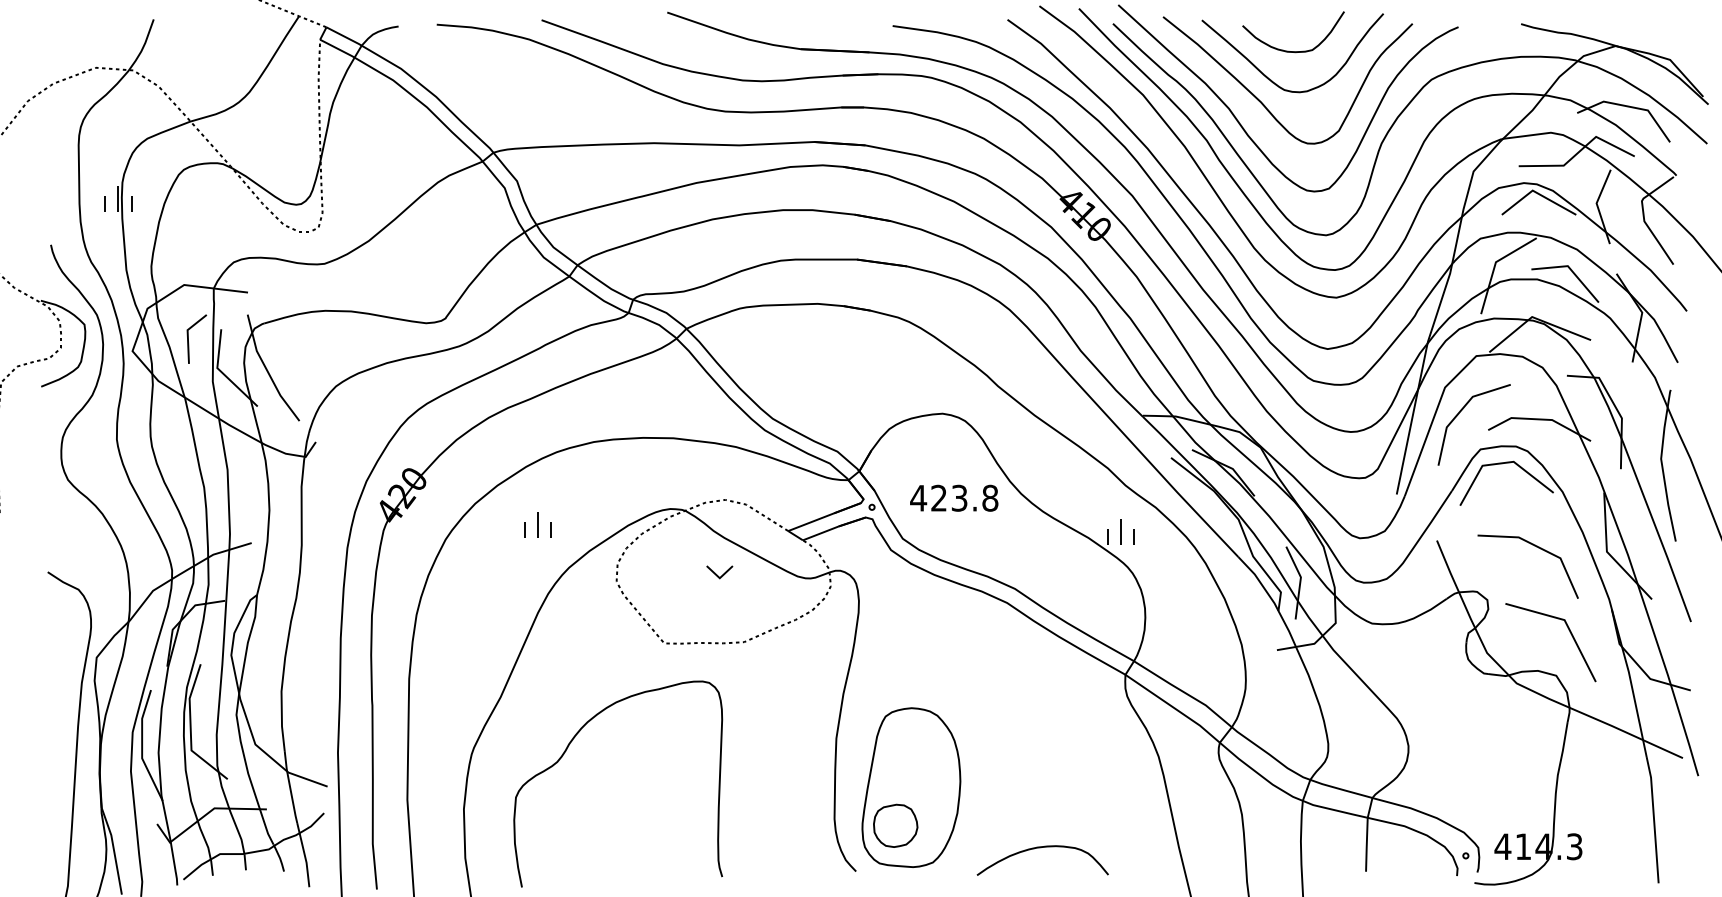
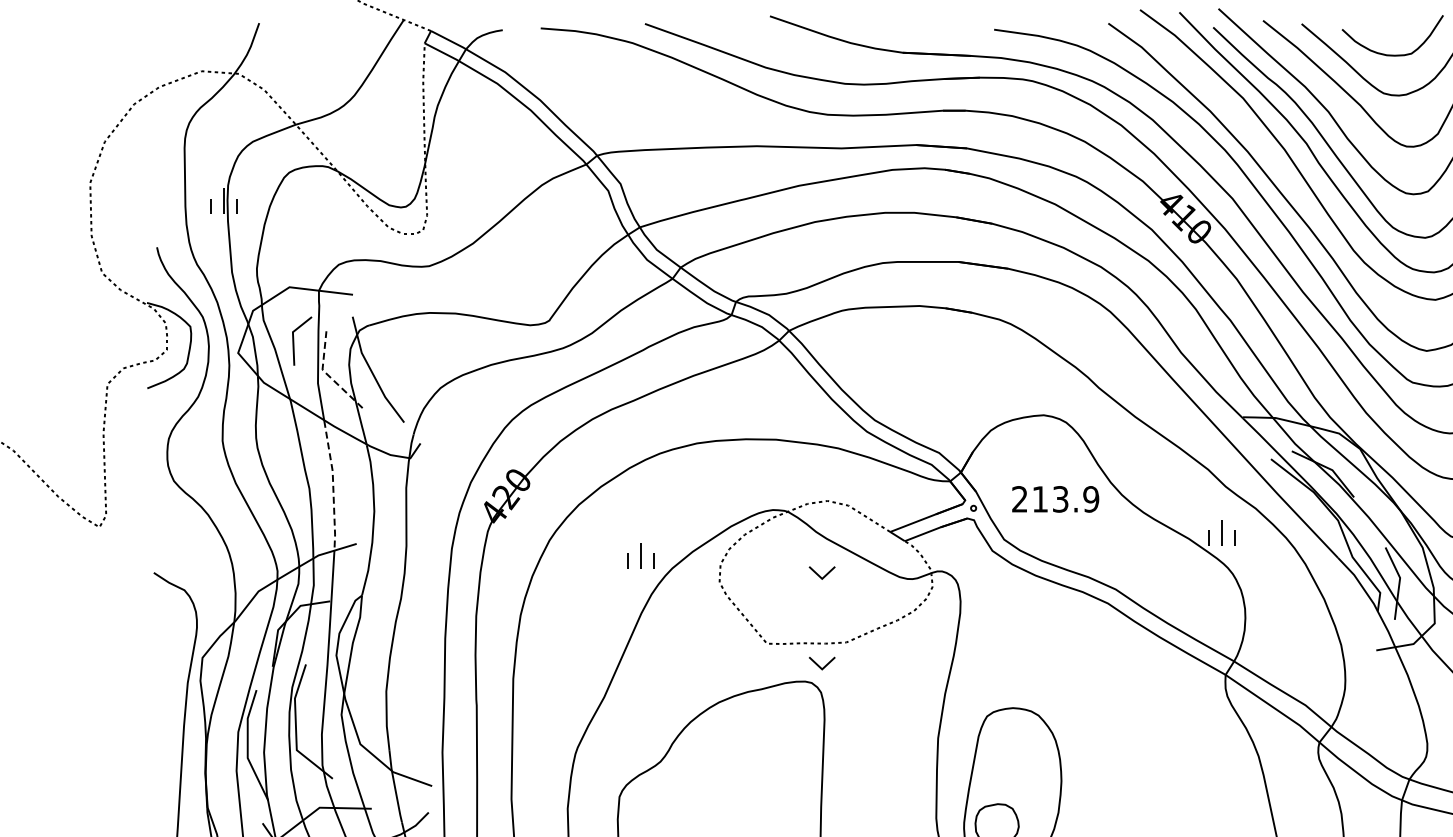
line: (223, 373) -> (328, 375), solid -> dashed
line: (228, 484) -> (333, 485), solid -> dashed
text: (954, 497) -> (1055, 498), 423.8 -> 213.9
part: (537, 524) -> (640, 555), moved
part: (719, 663) -> (821, 663), added

